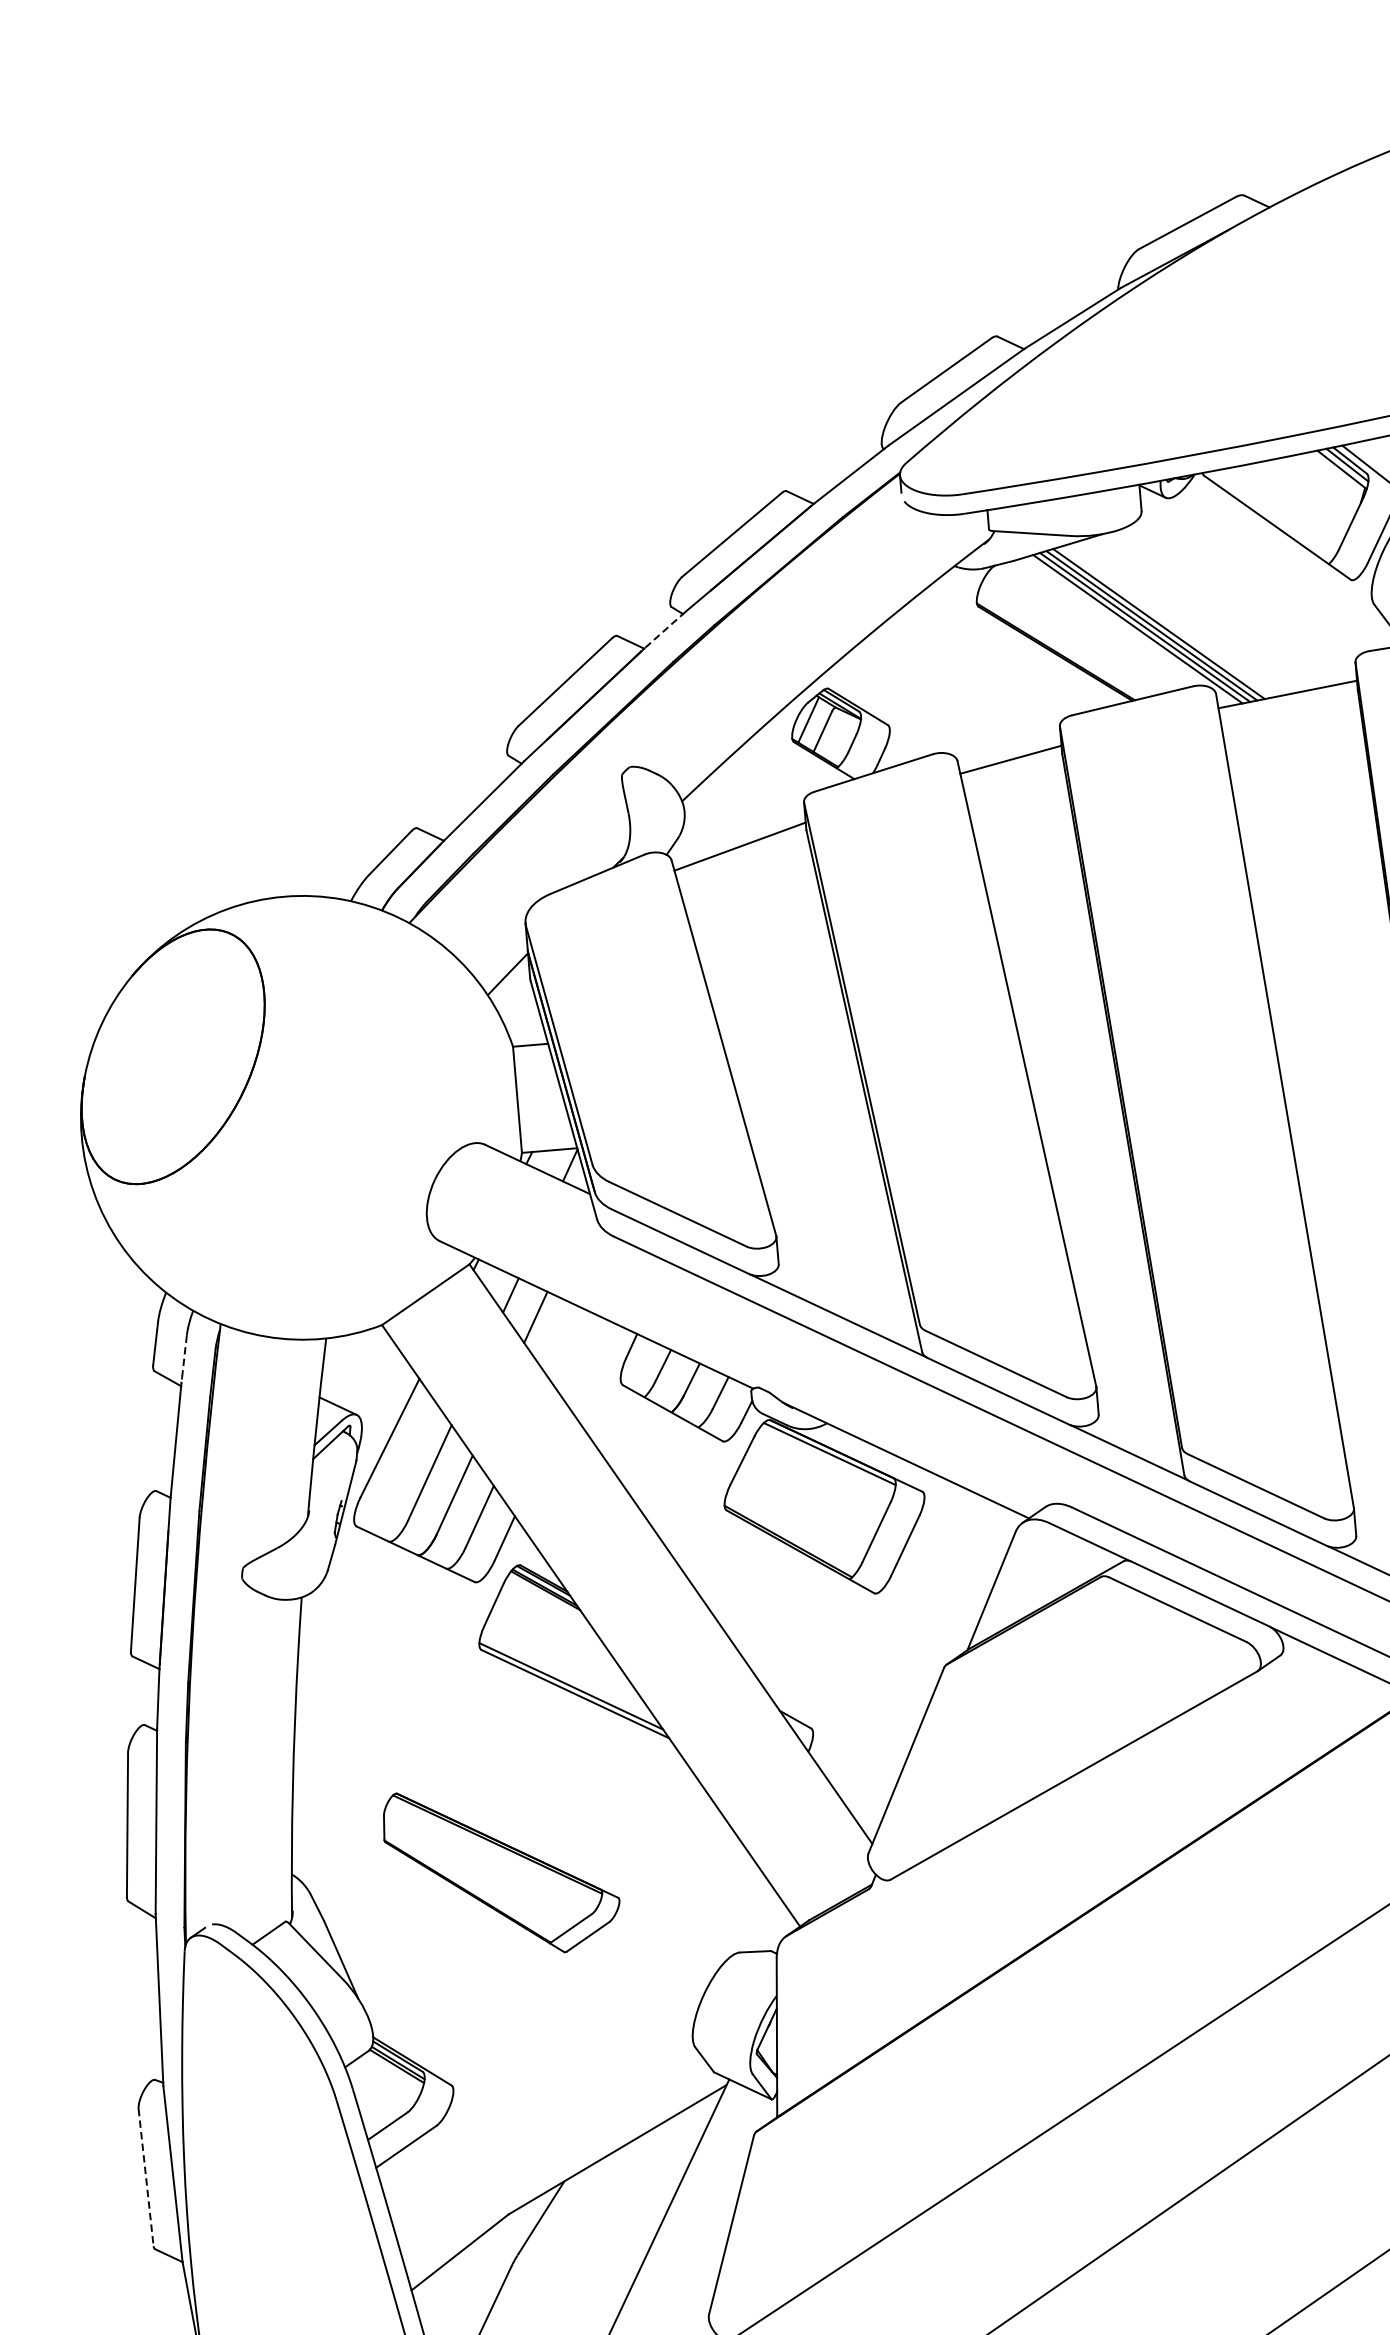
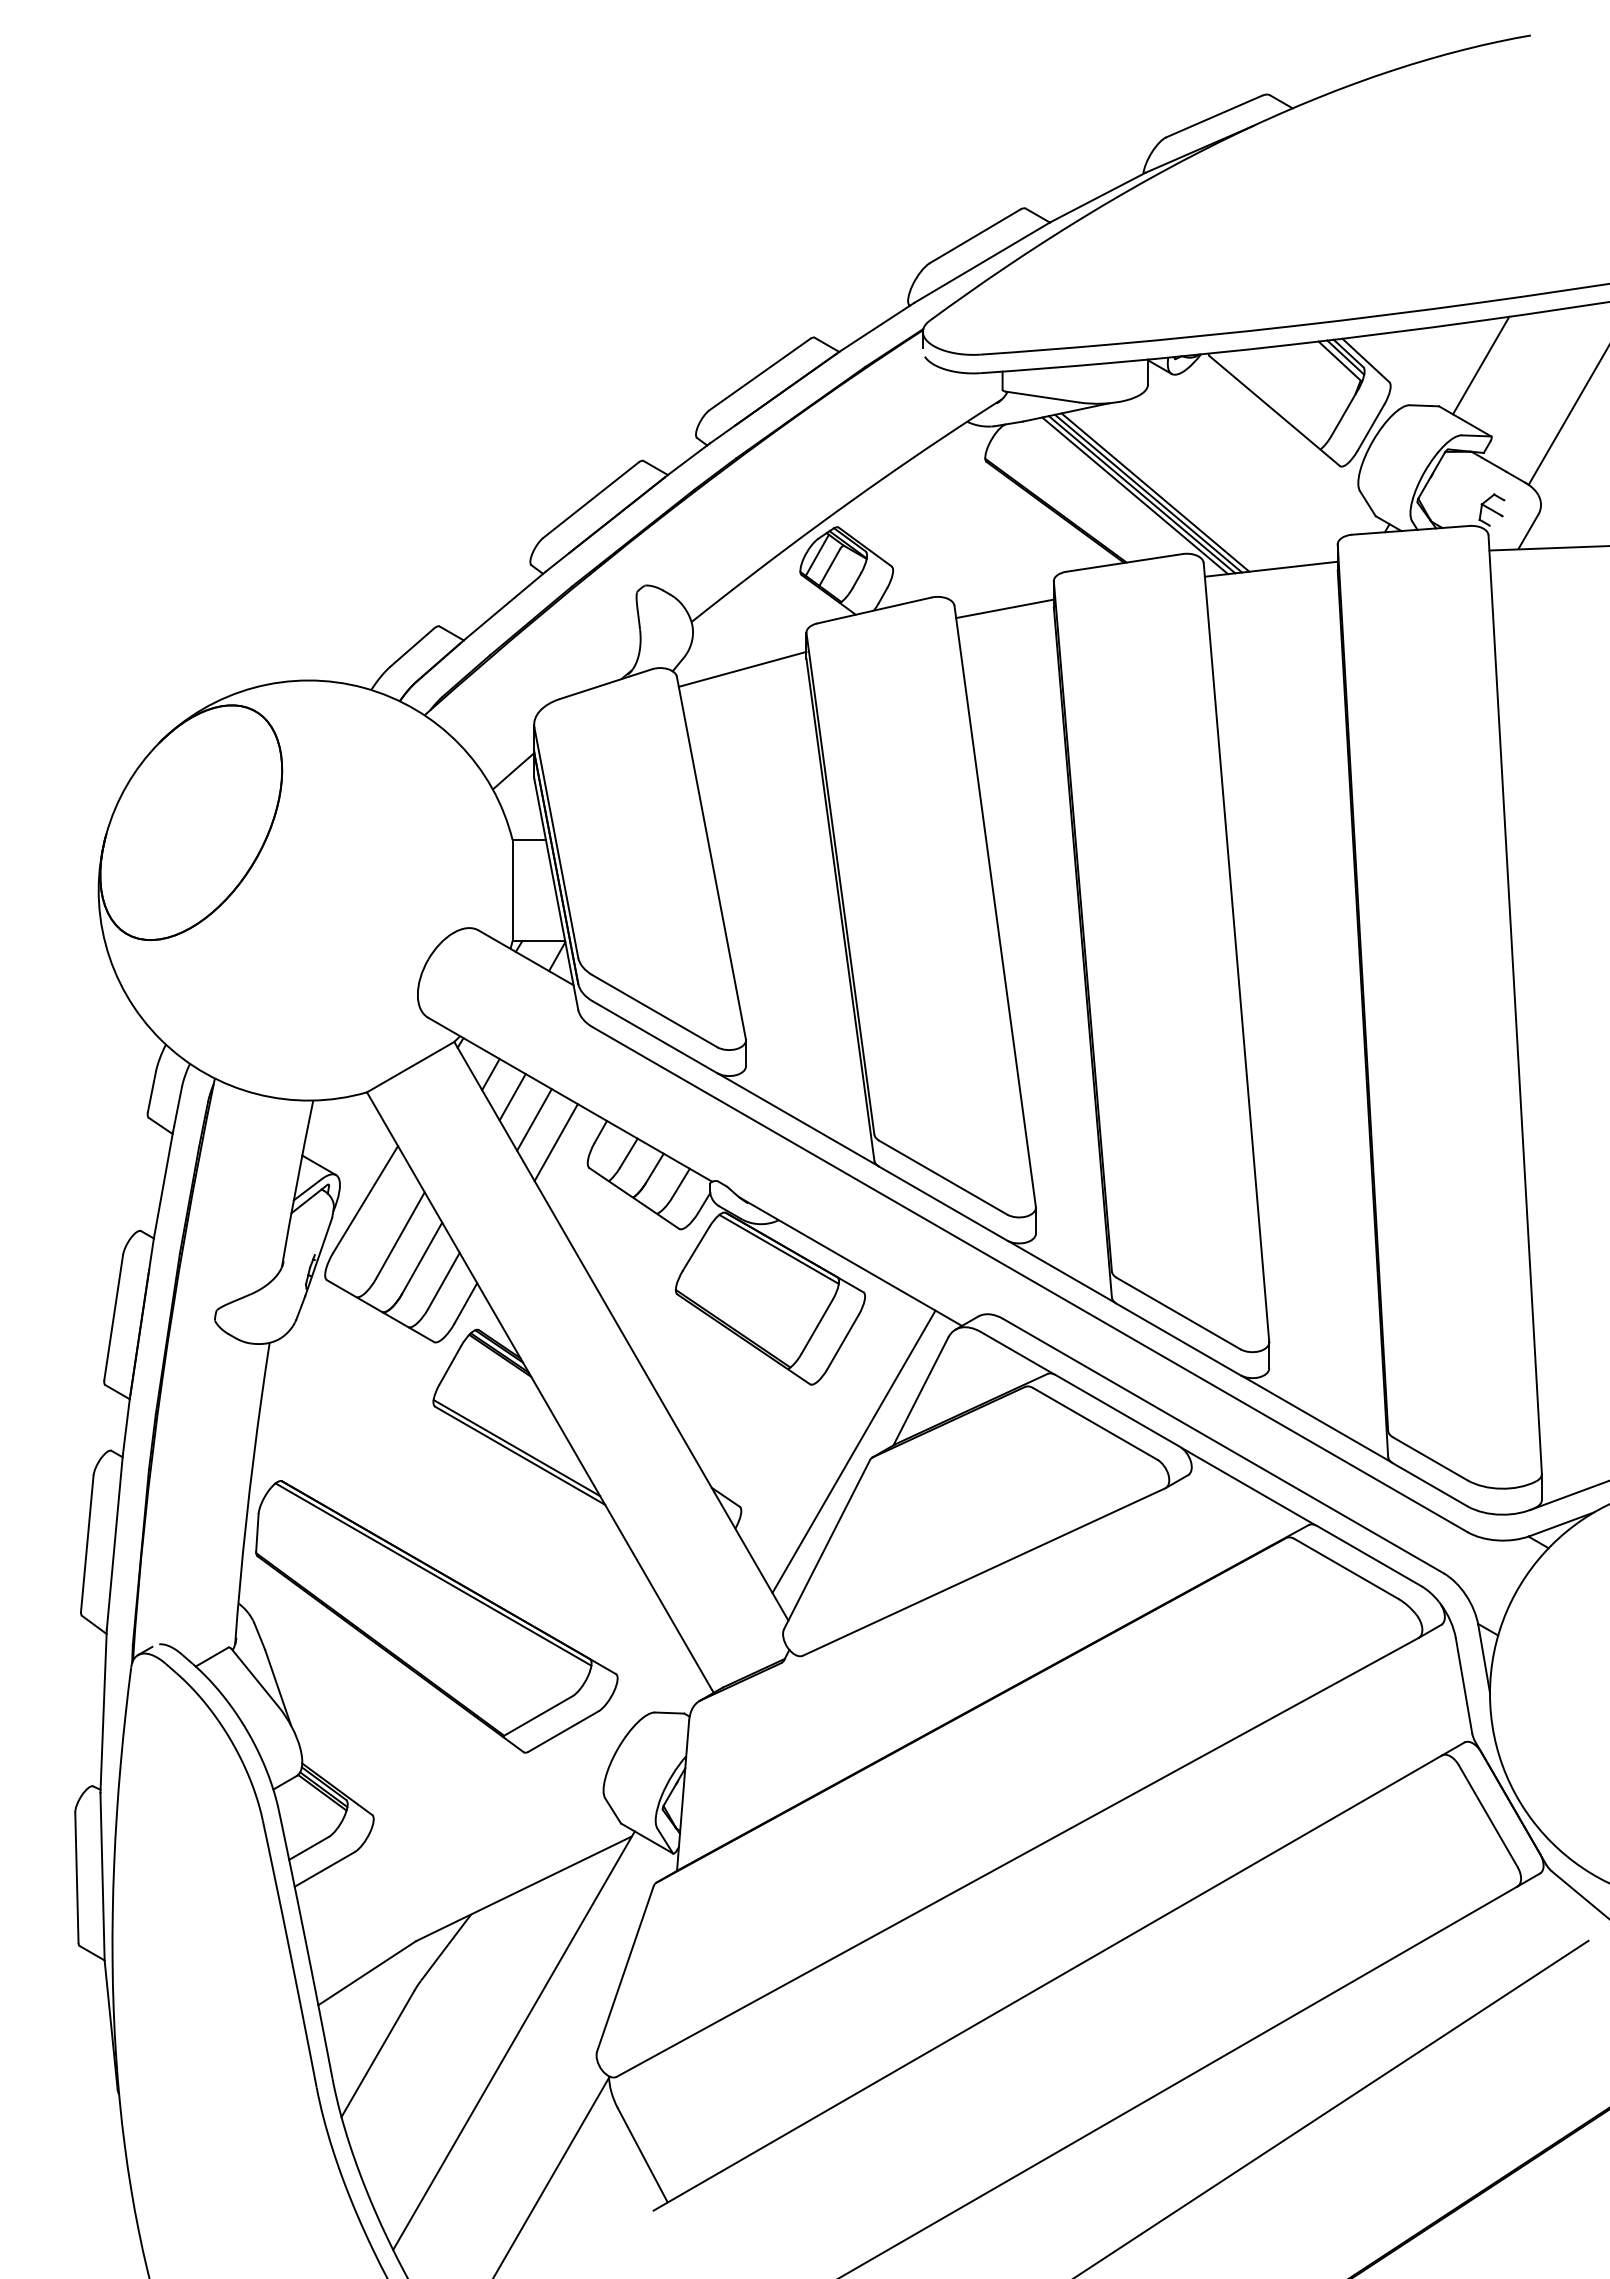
line: (665, 630) -> (689, 459), dashed -> solid
line: (560, 1338) -> (534, 1119), added
line: (184, 1359) -> (177, 1109), dashed -> solid
line: (584, 1361) -> (555, 1142), added
line: (925, 1660) -> (853, 1451), added
part: (501, 1870) -> (436, 1616), size x1.67
line: (145, 2178) -> (76, 1878), dashed -> solid

